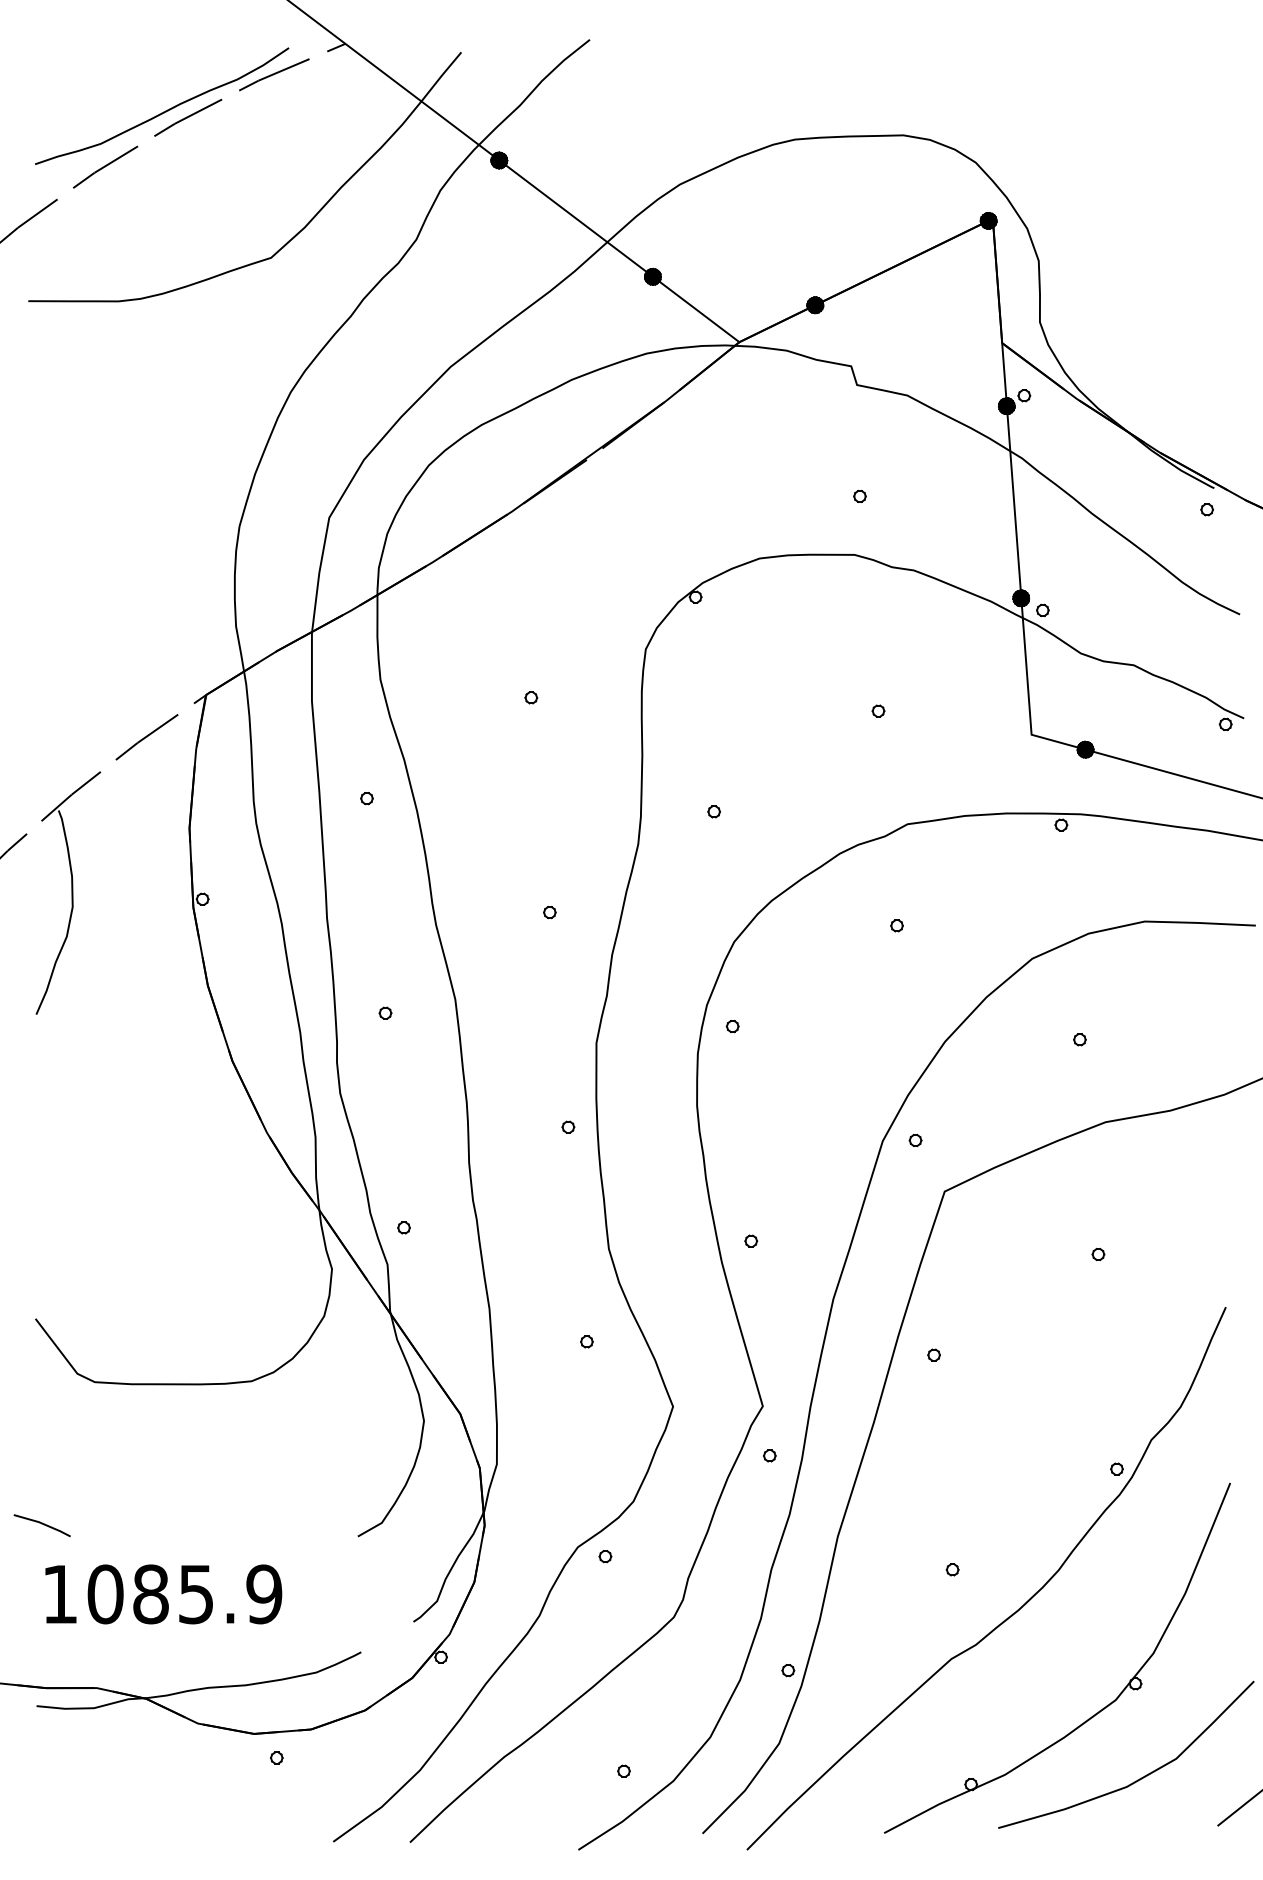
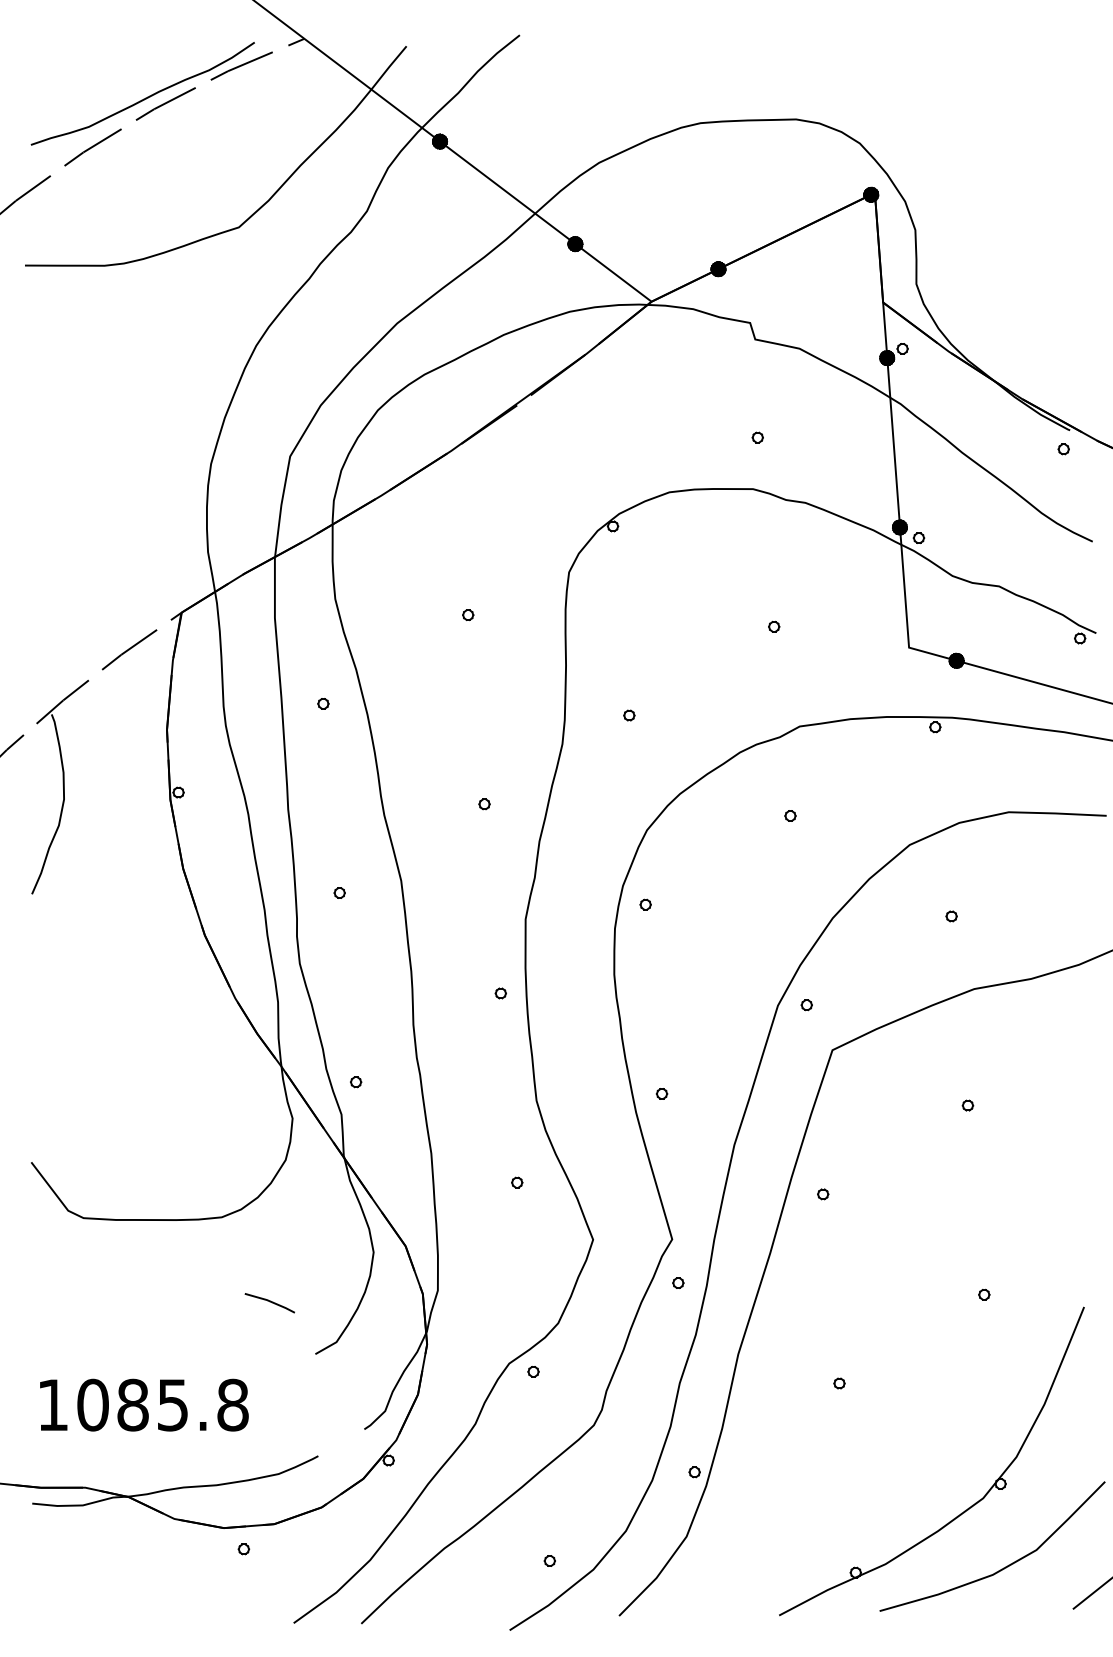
line: (41, 1524) -> (269, 1302), moved
text: (264, 1594) -> (233, 1405), 1085.9 -> 1085.8
curve: (1012, 1613) -> (892, 1421), removed

